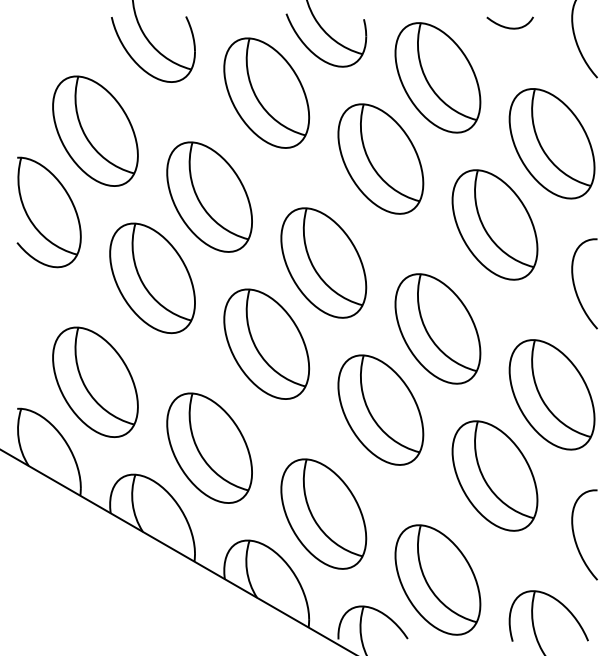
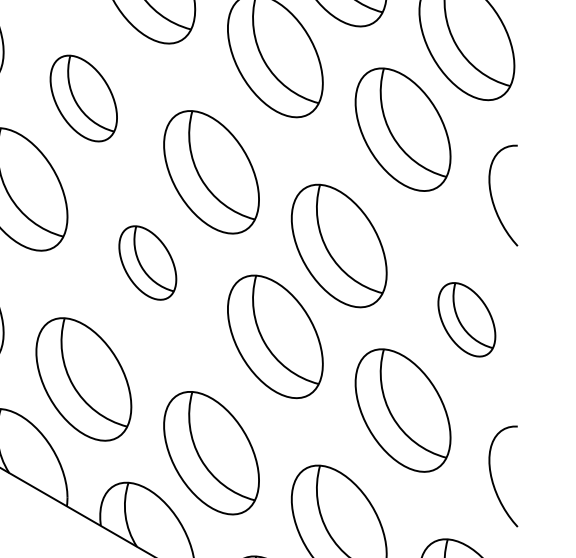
part: (209, 196) -> (83, 97), size x0.7
part: (266, 343) -> (147, 262), size x0.6
part: (551, 394) -> (466, 319), size x0.6

